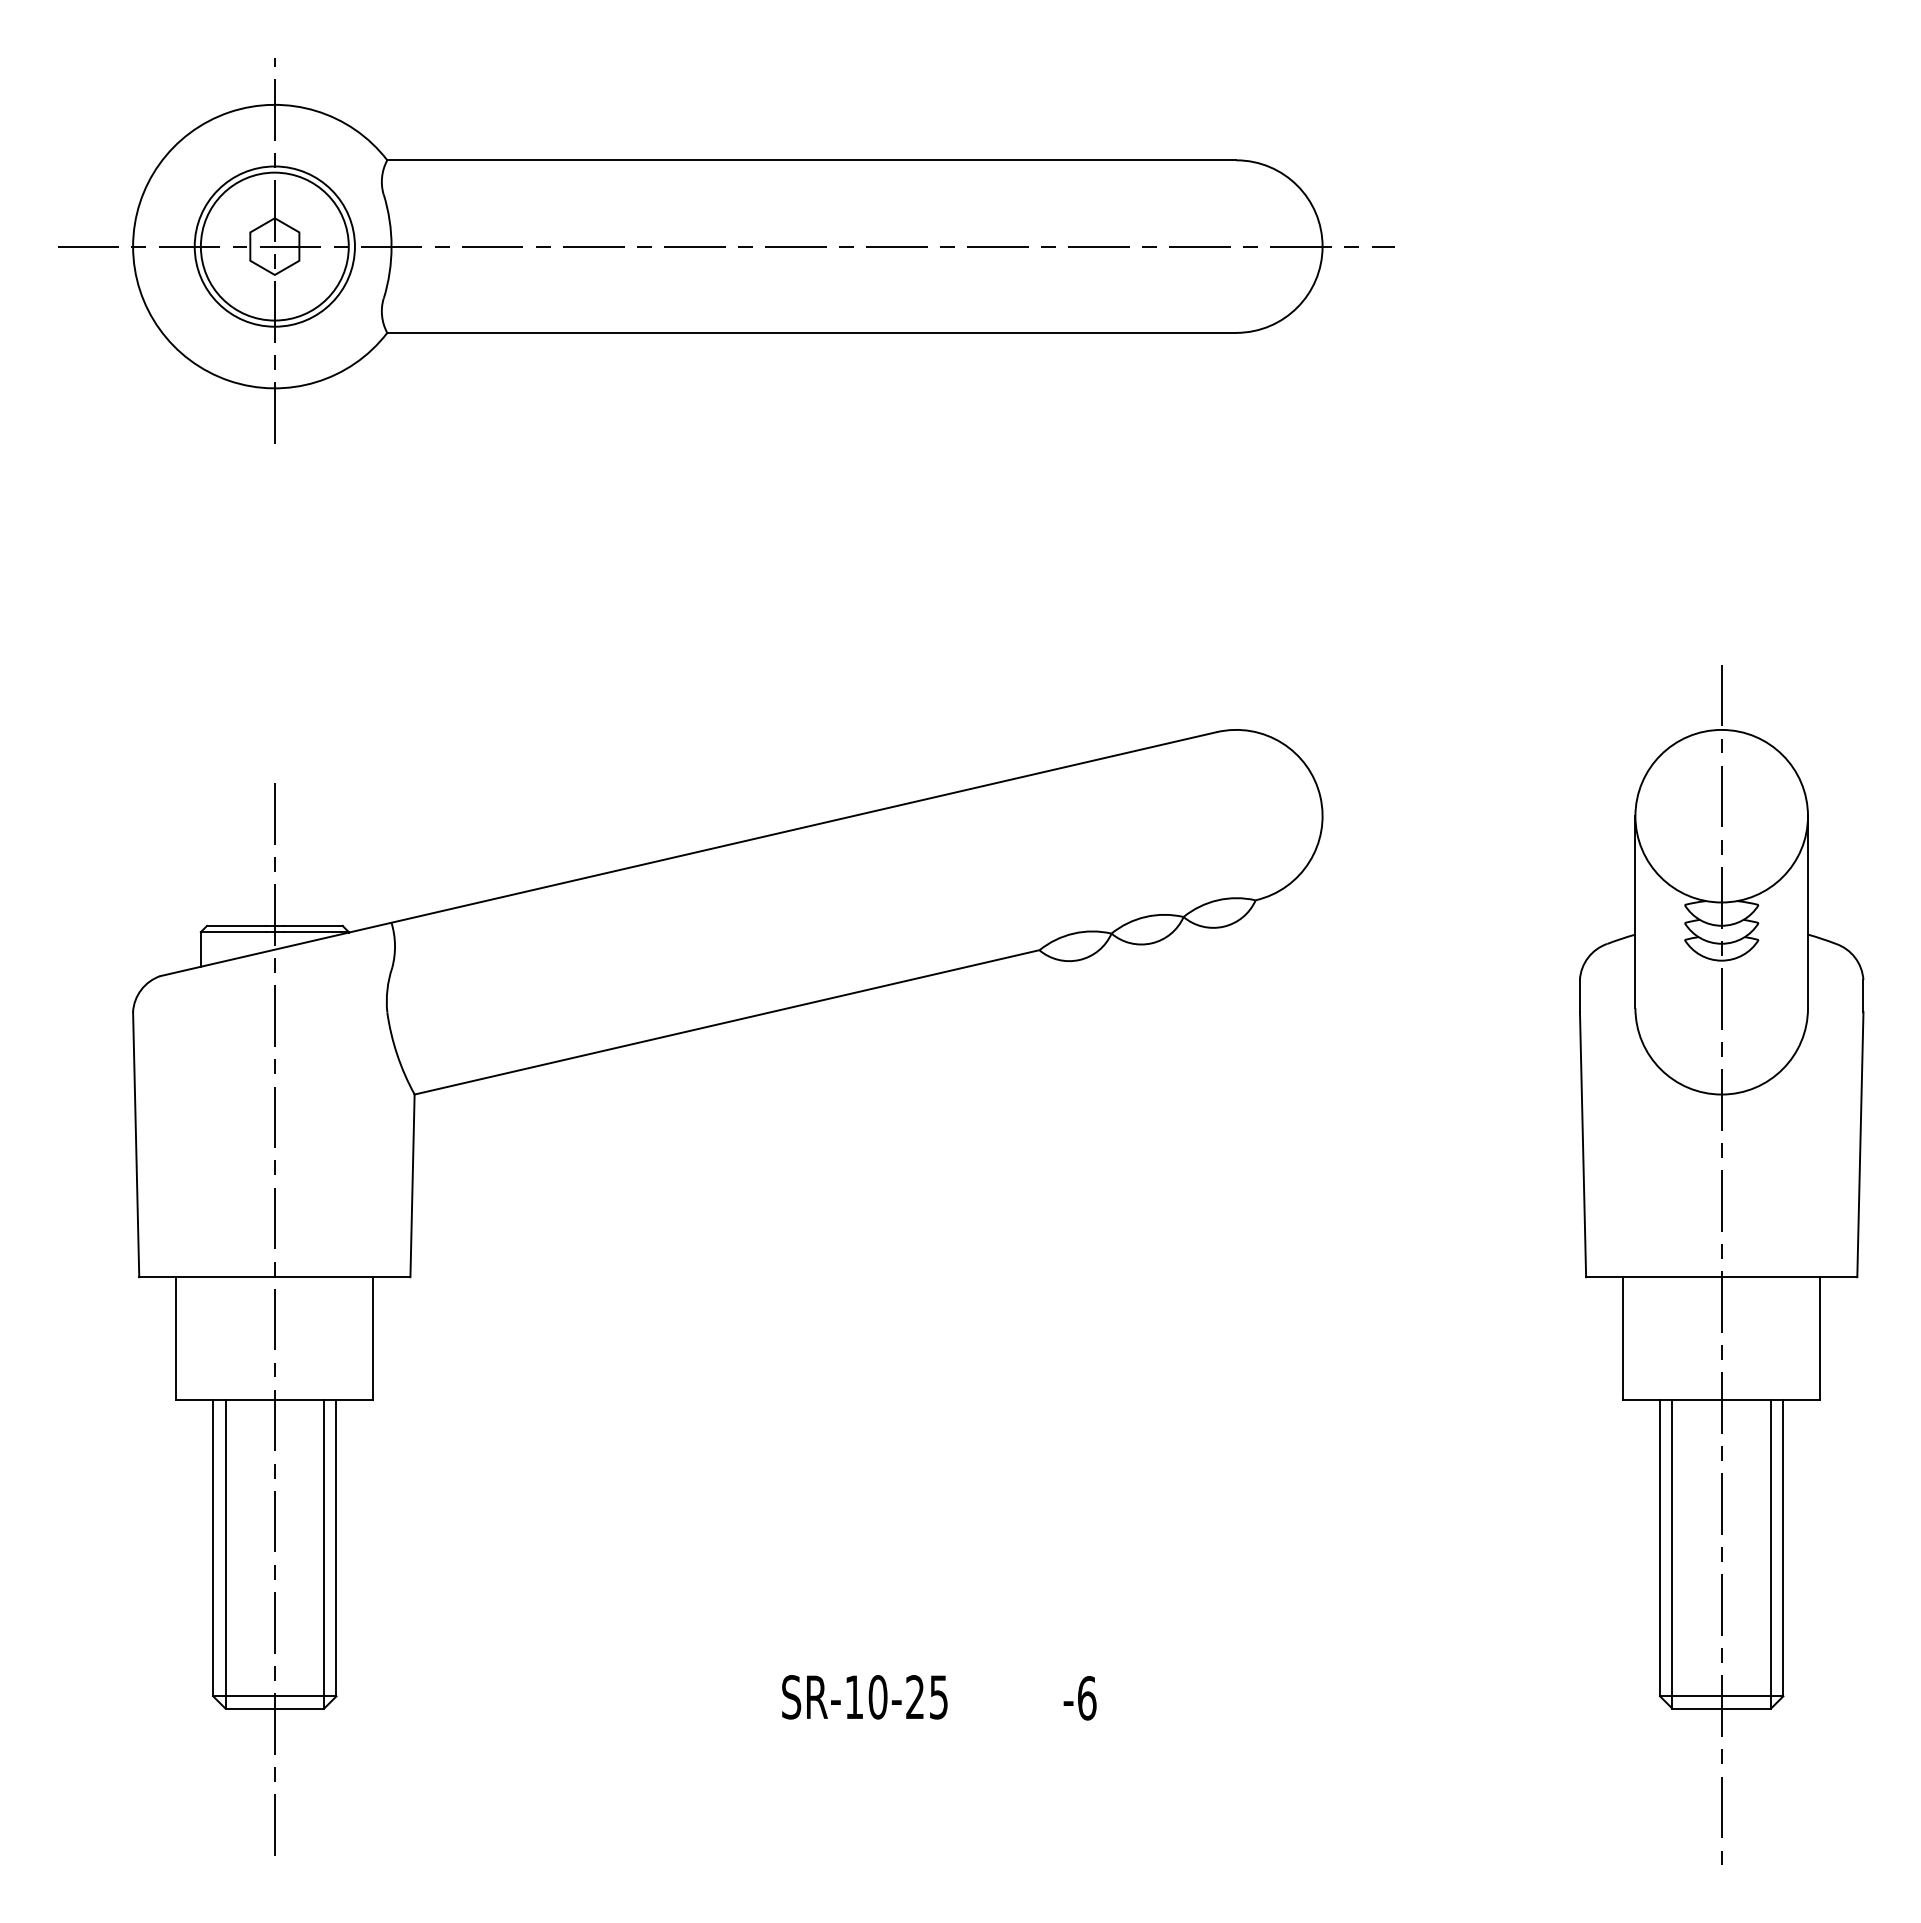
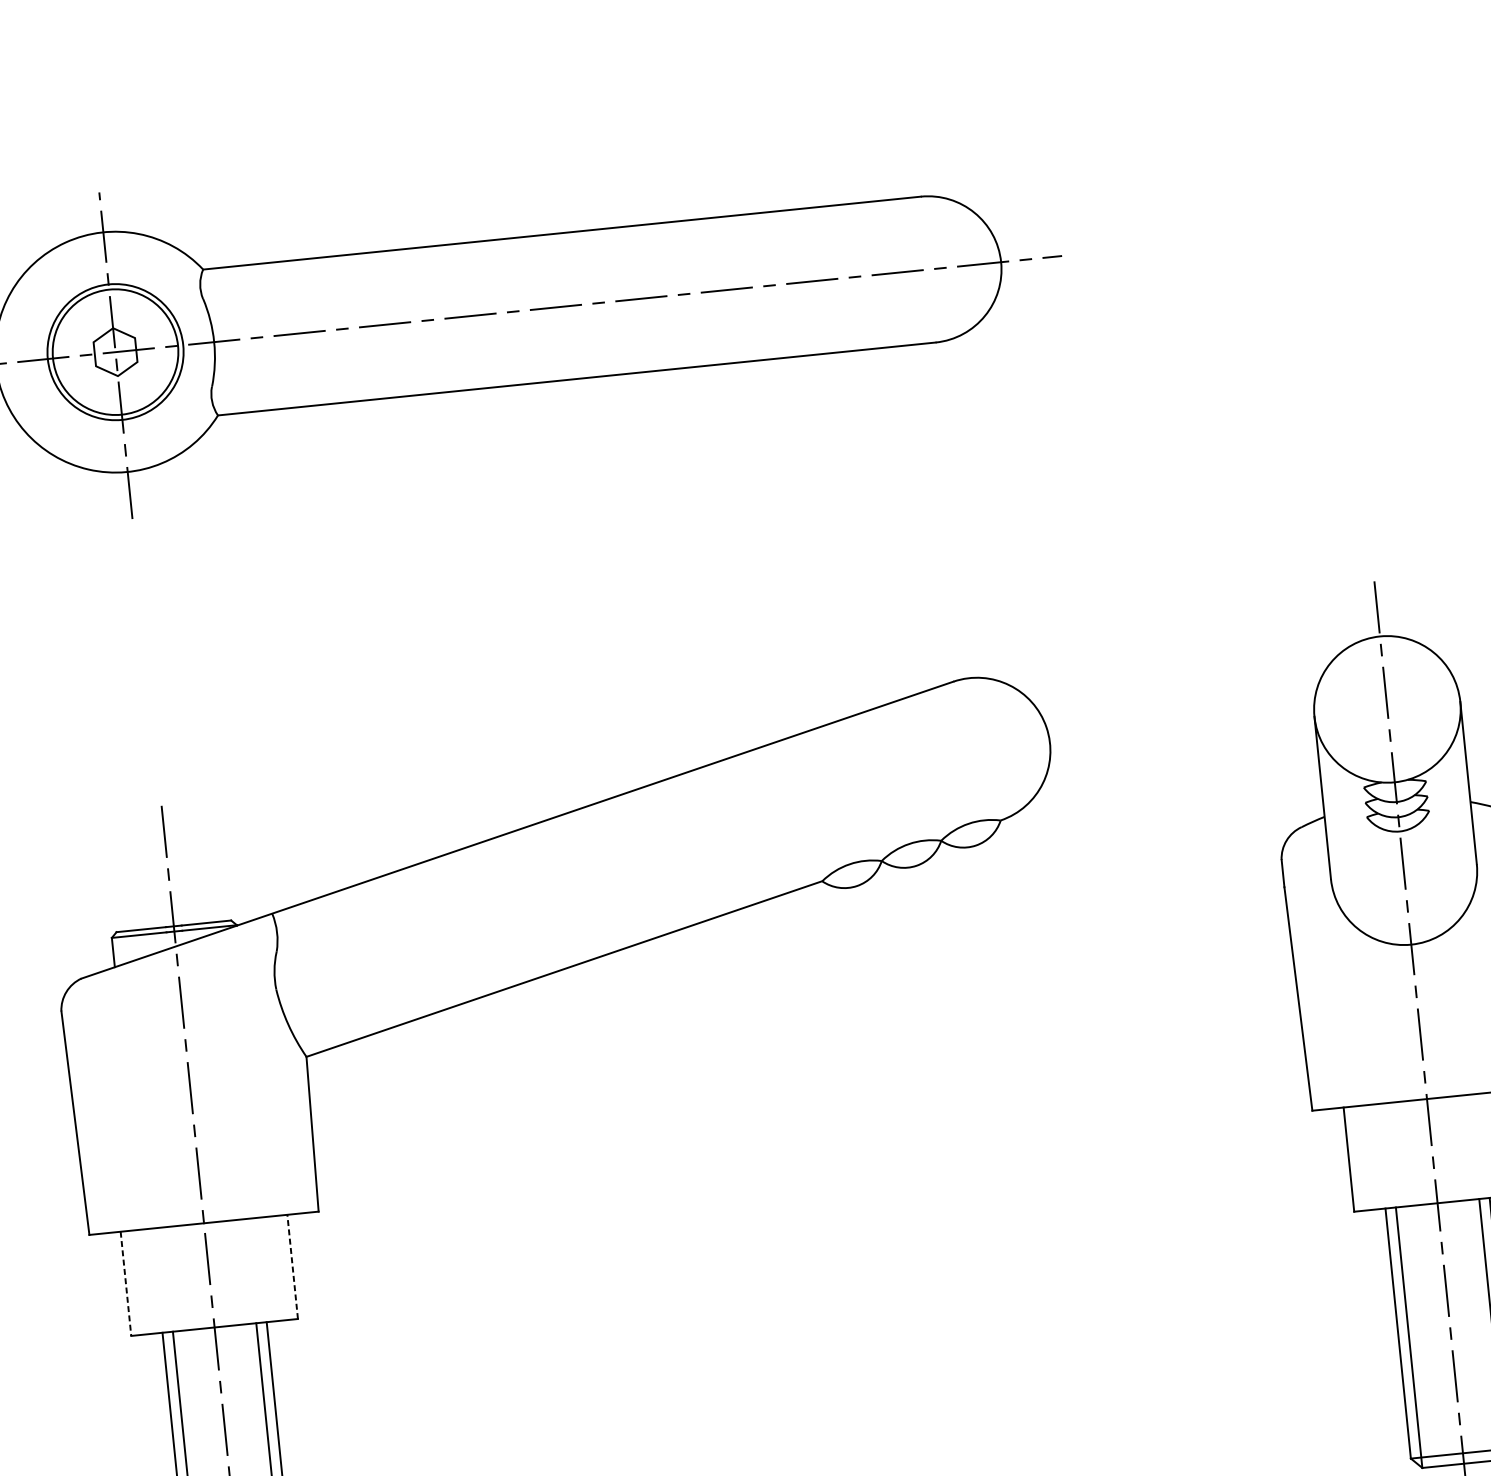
line: (176, 1338) -> (126, 1283), solid -> dashed
line: (373, 1338) -> (292, 1266), solid -> dashed

